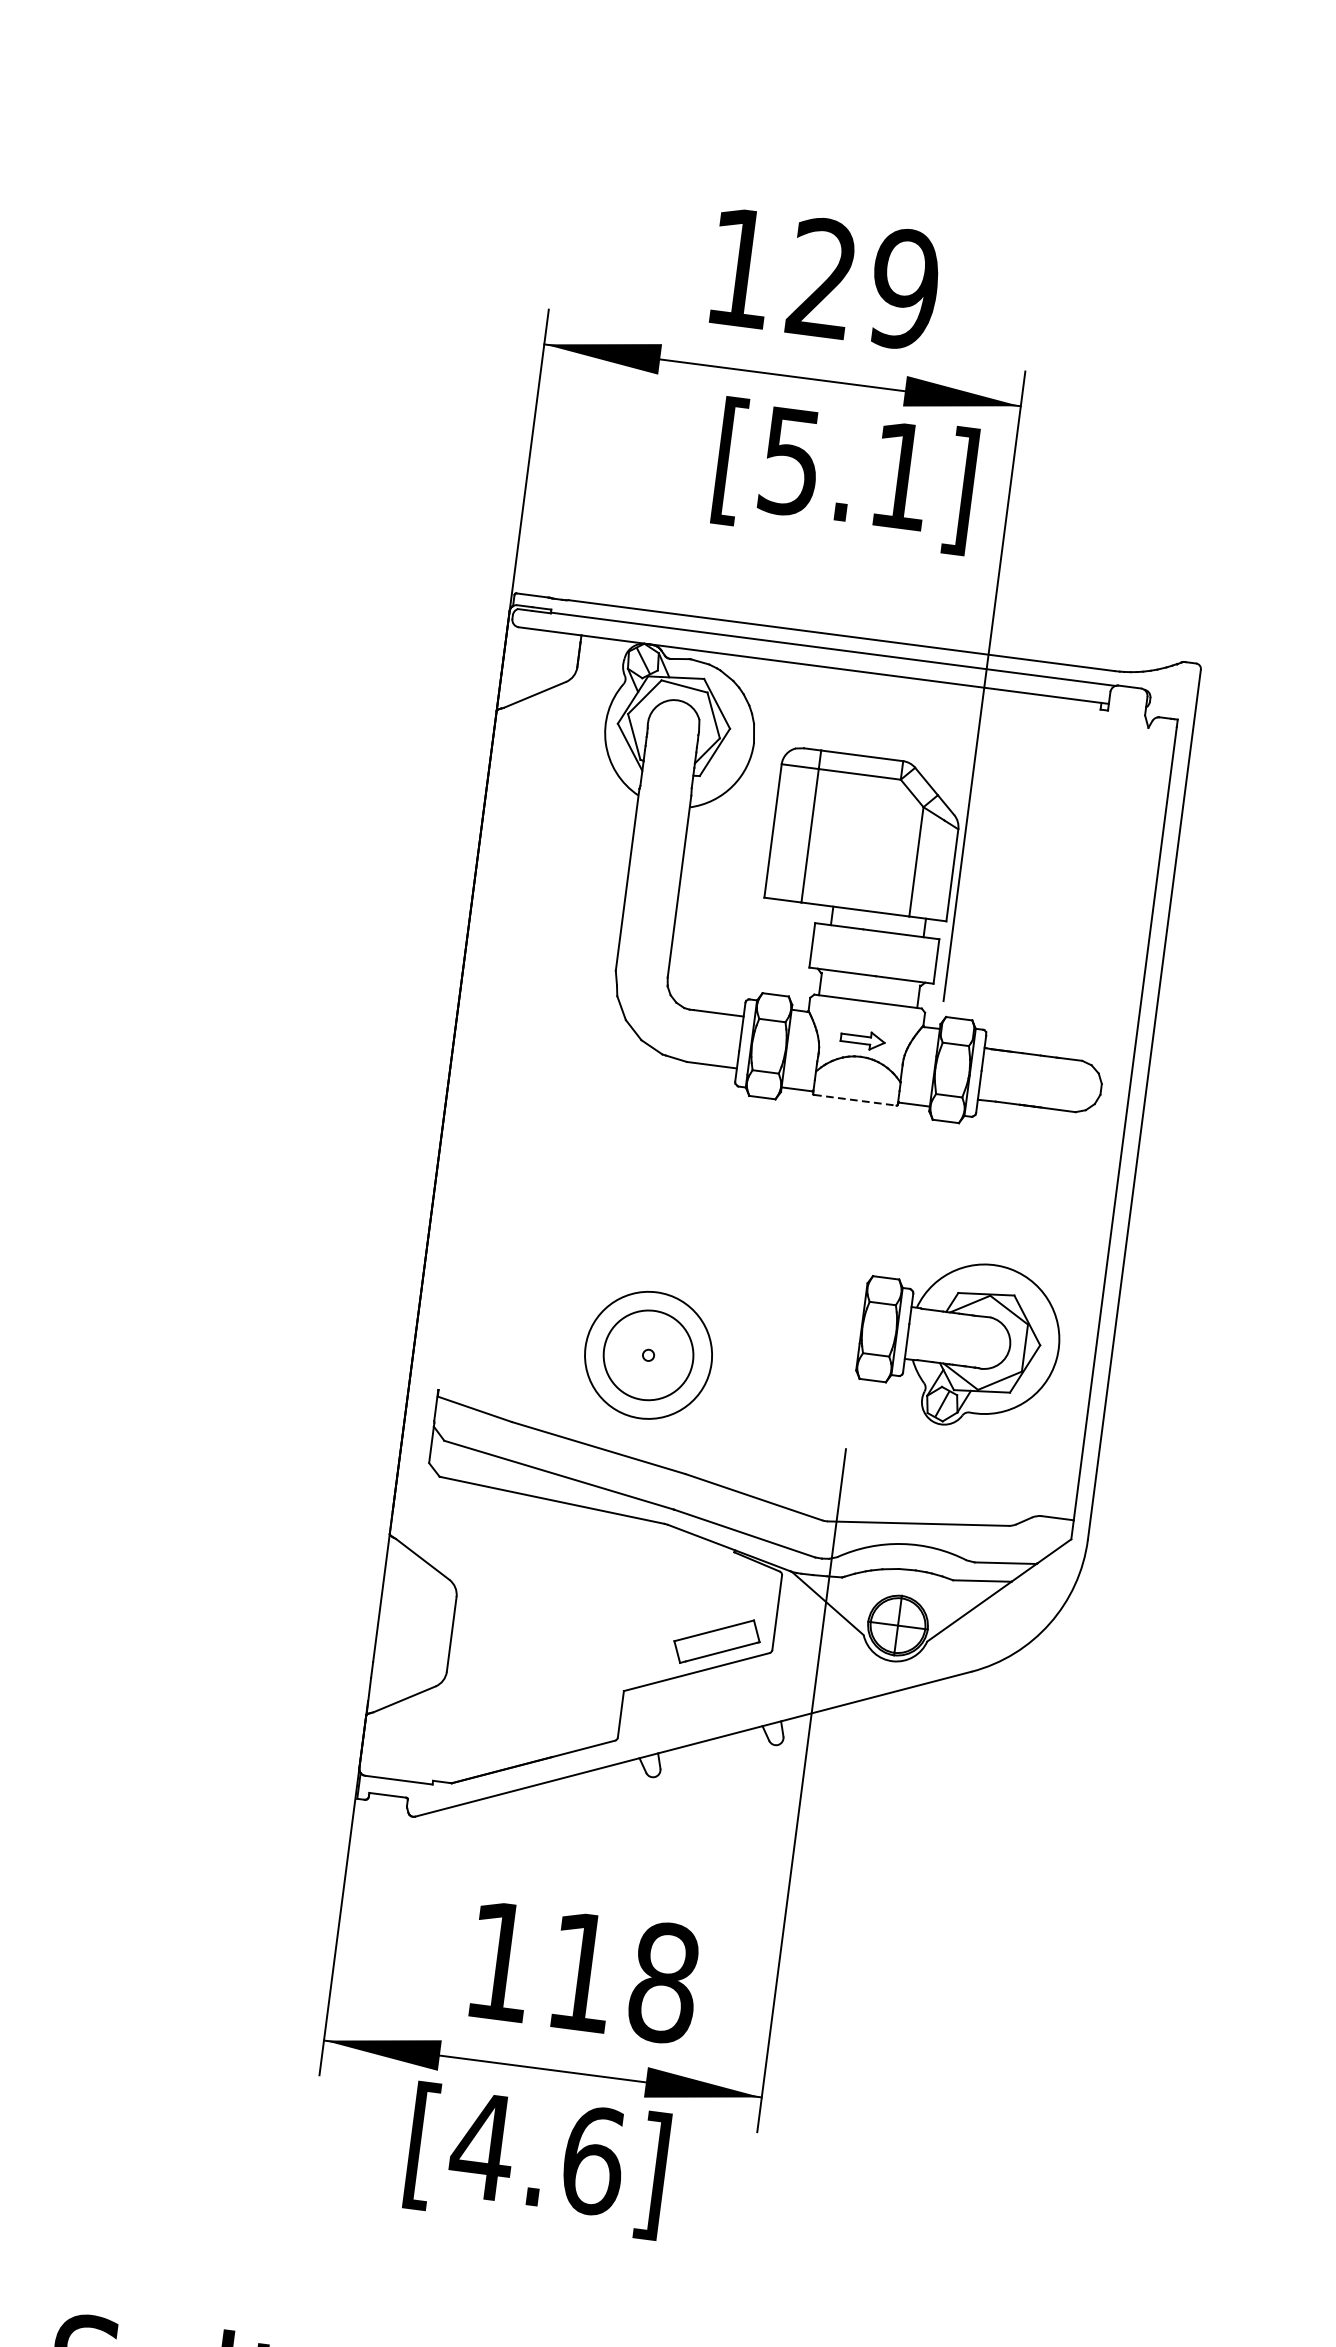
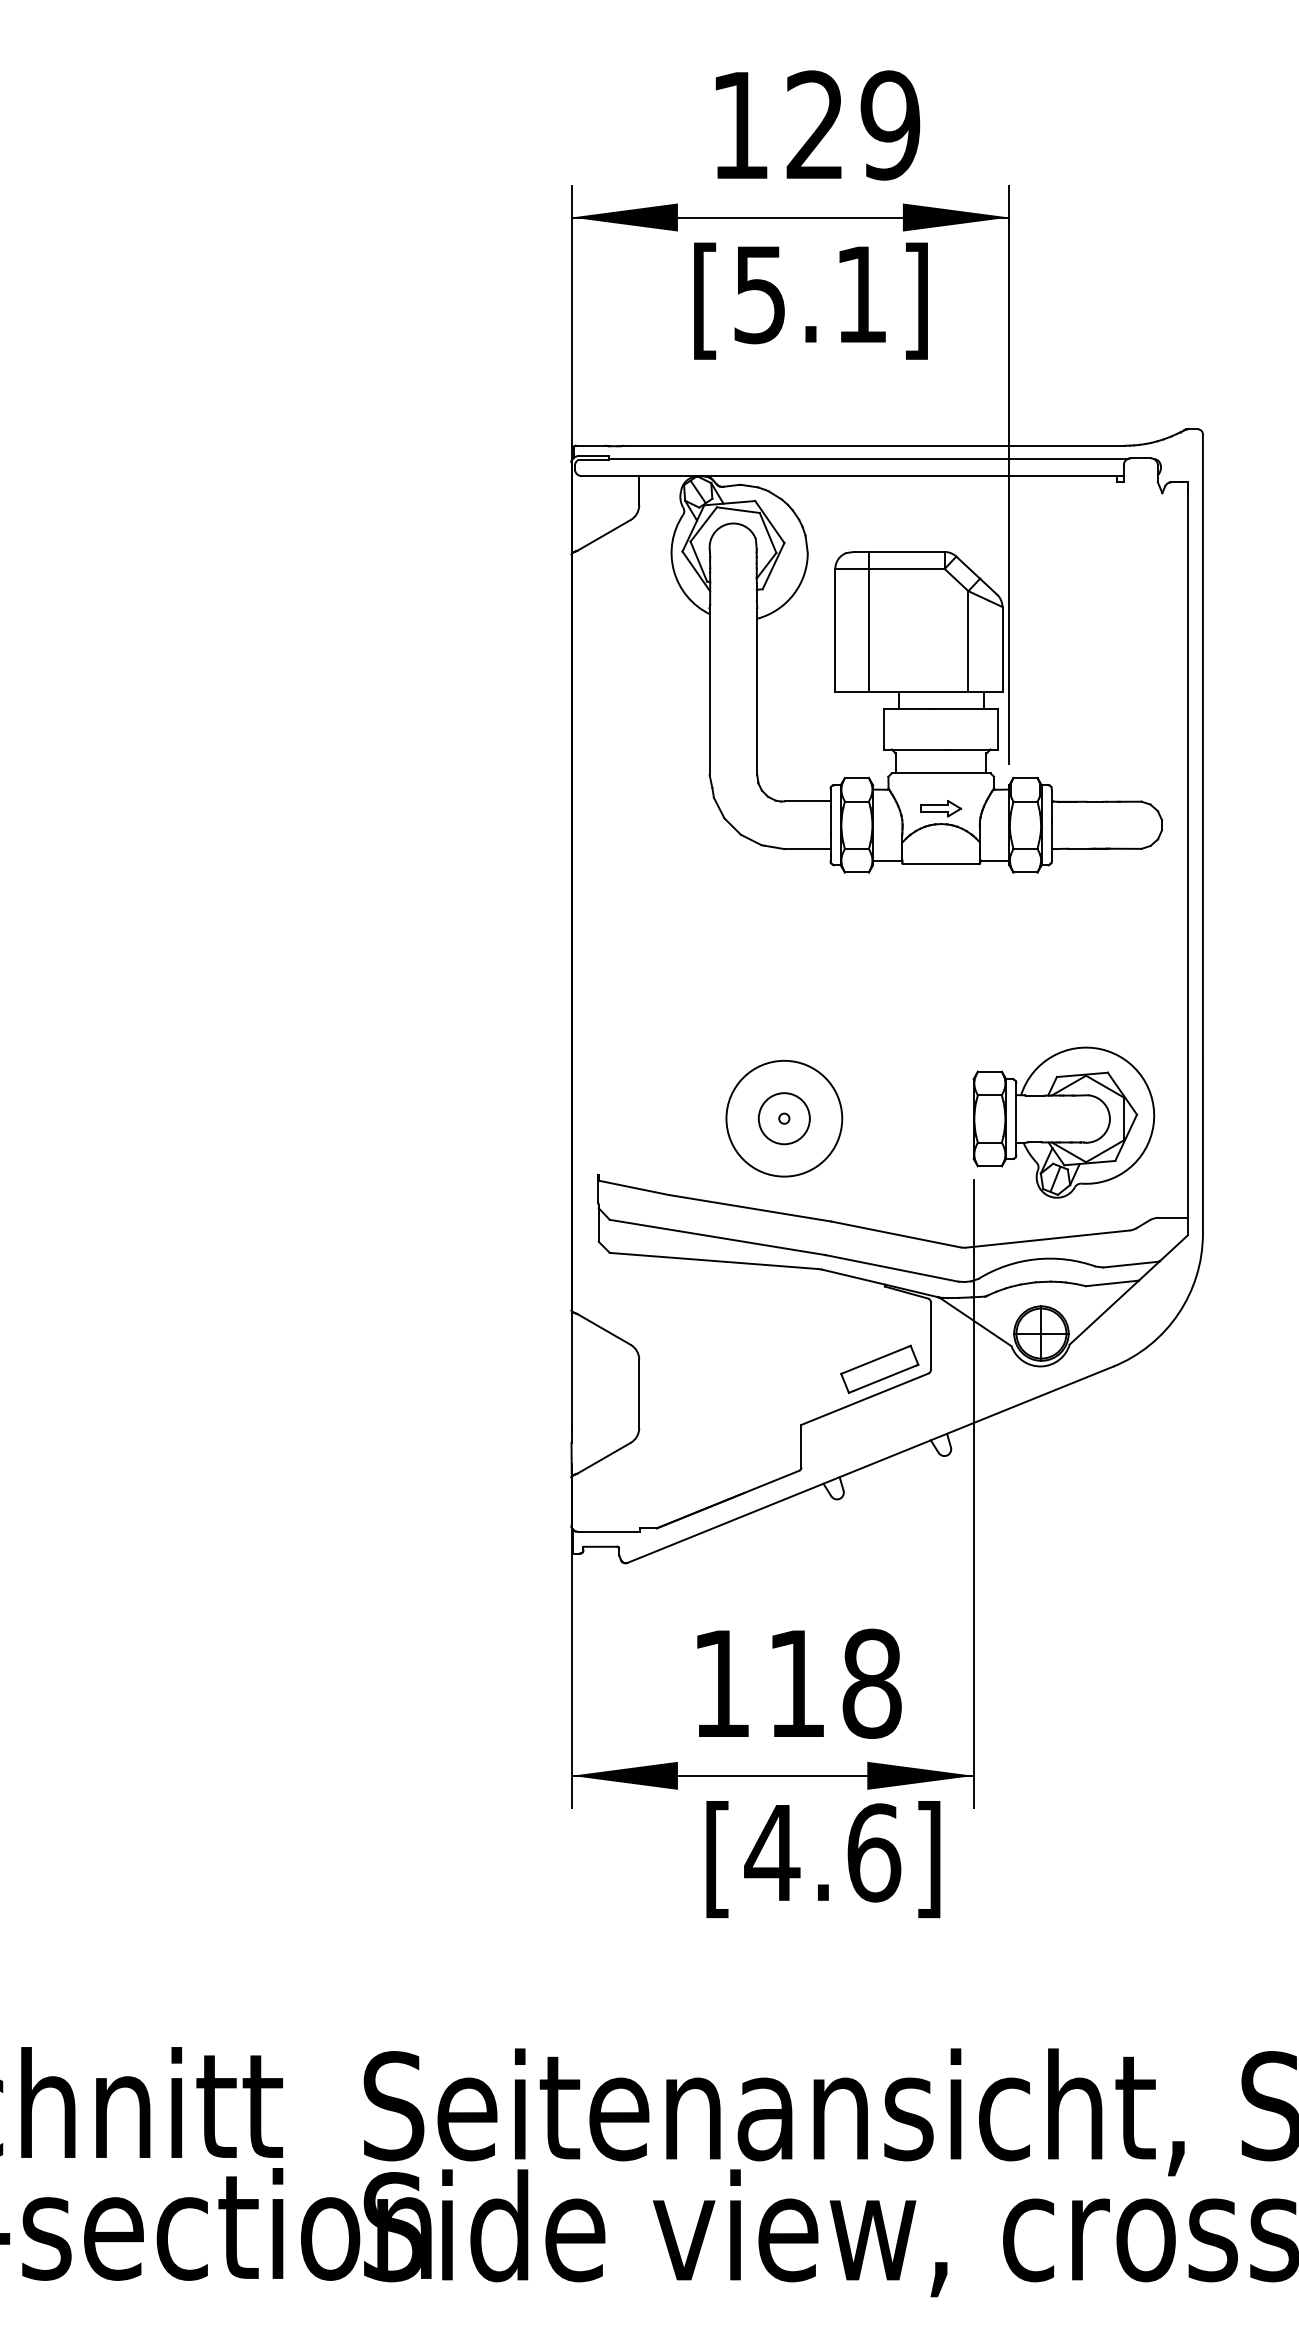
text: (844, 475) -> (810, 300), moved
line: (855, 1099) -> (941, 863), dashed -> solid
part: (959, 1343) -> (1063, 1122), moved
circle: (647, 1355) -> (783, 1118), size x0.62
text: (537, 2160) -> (823, 1859), moved

